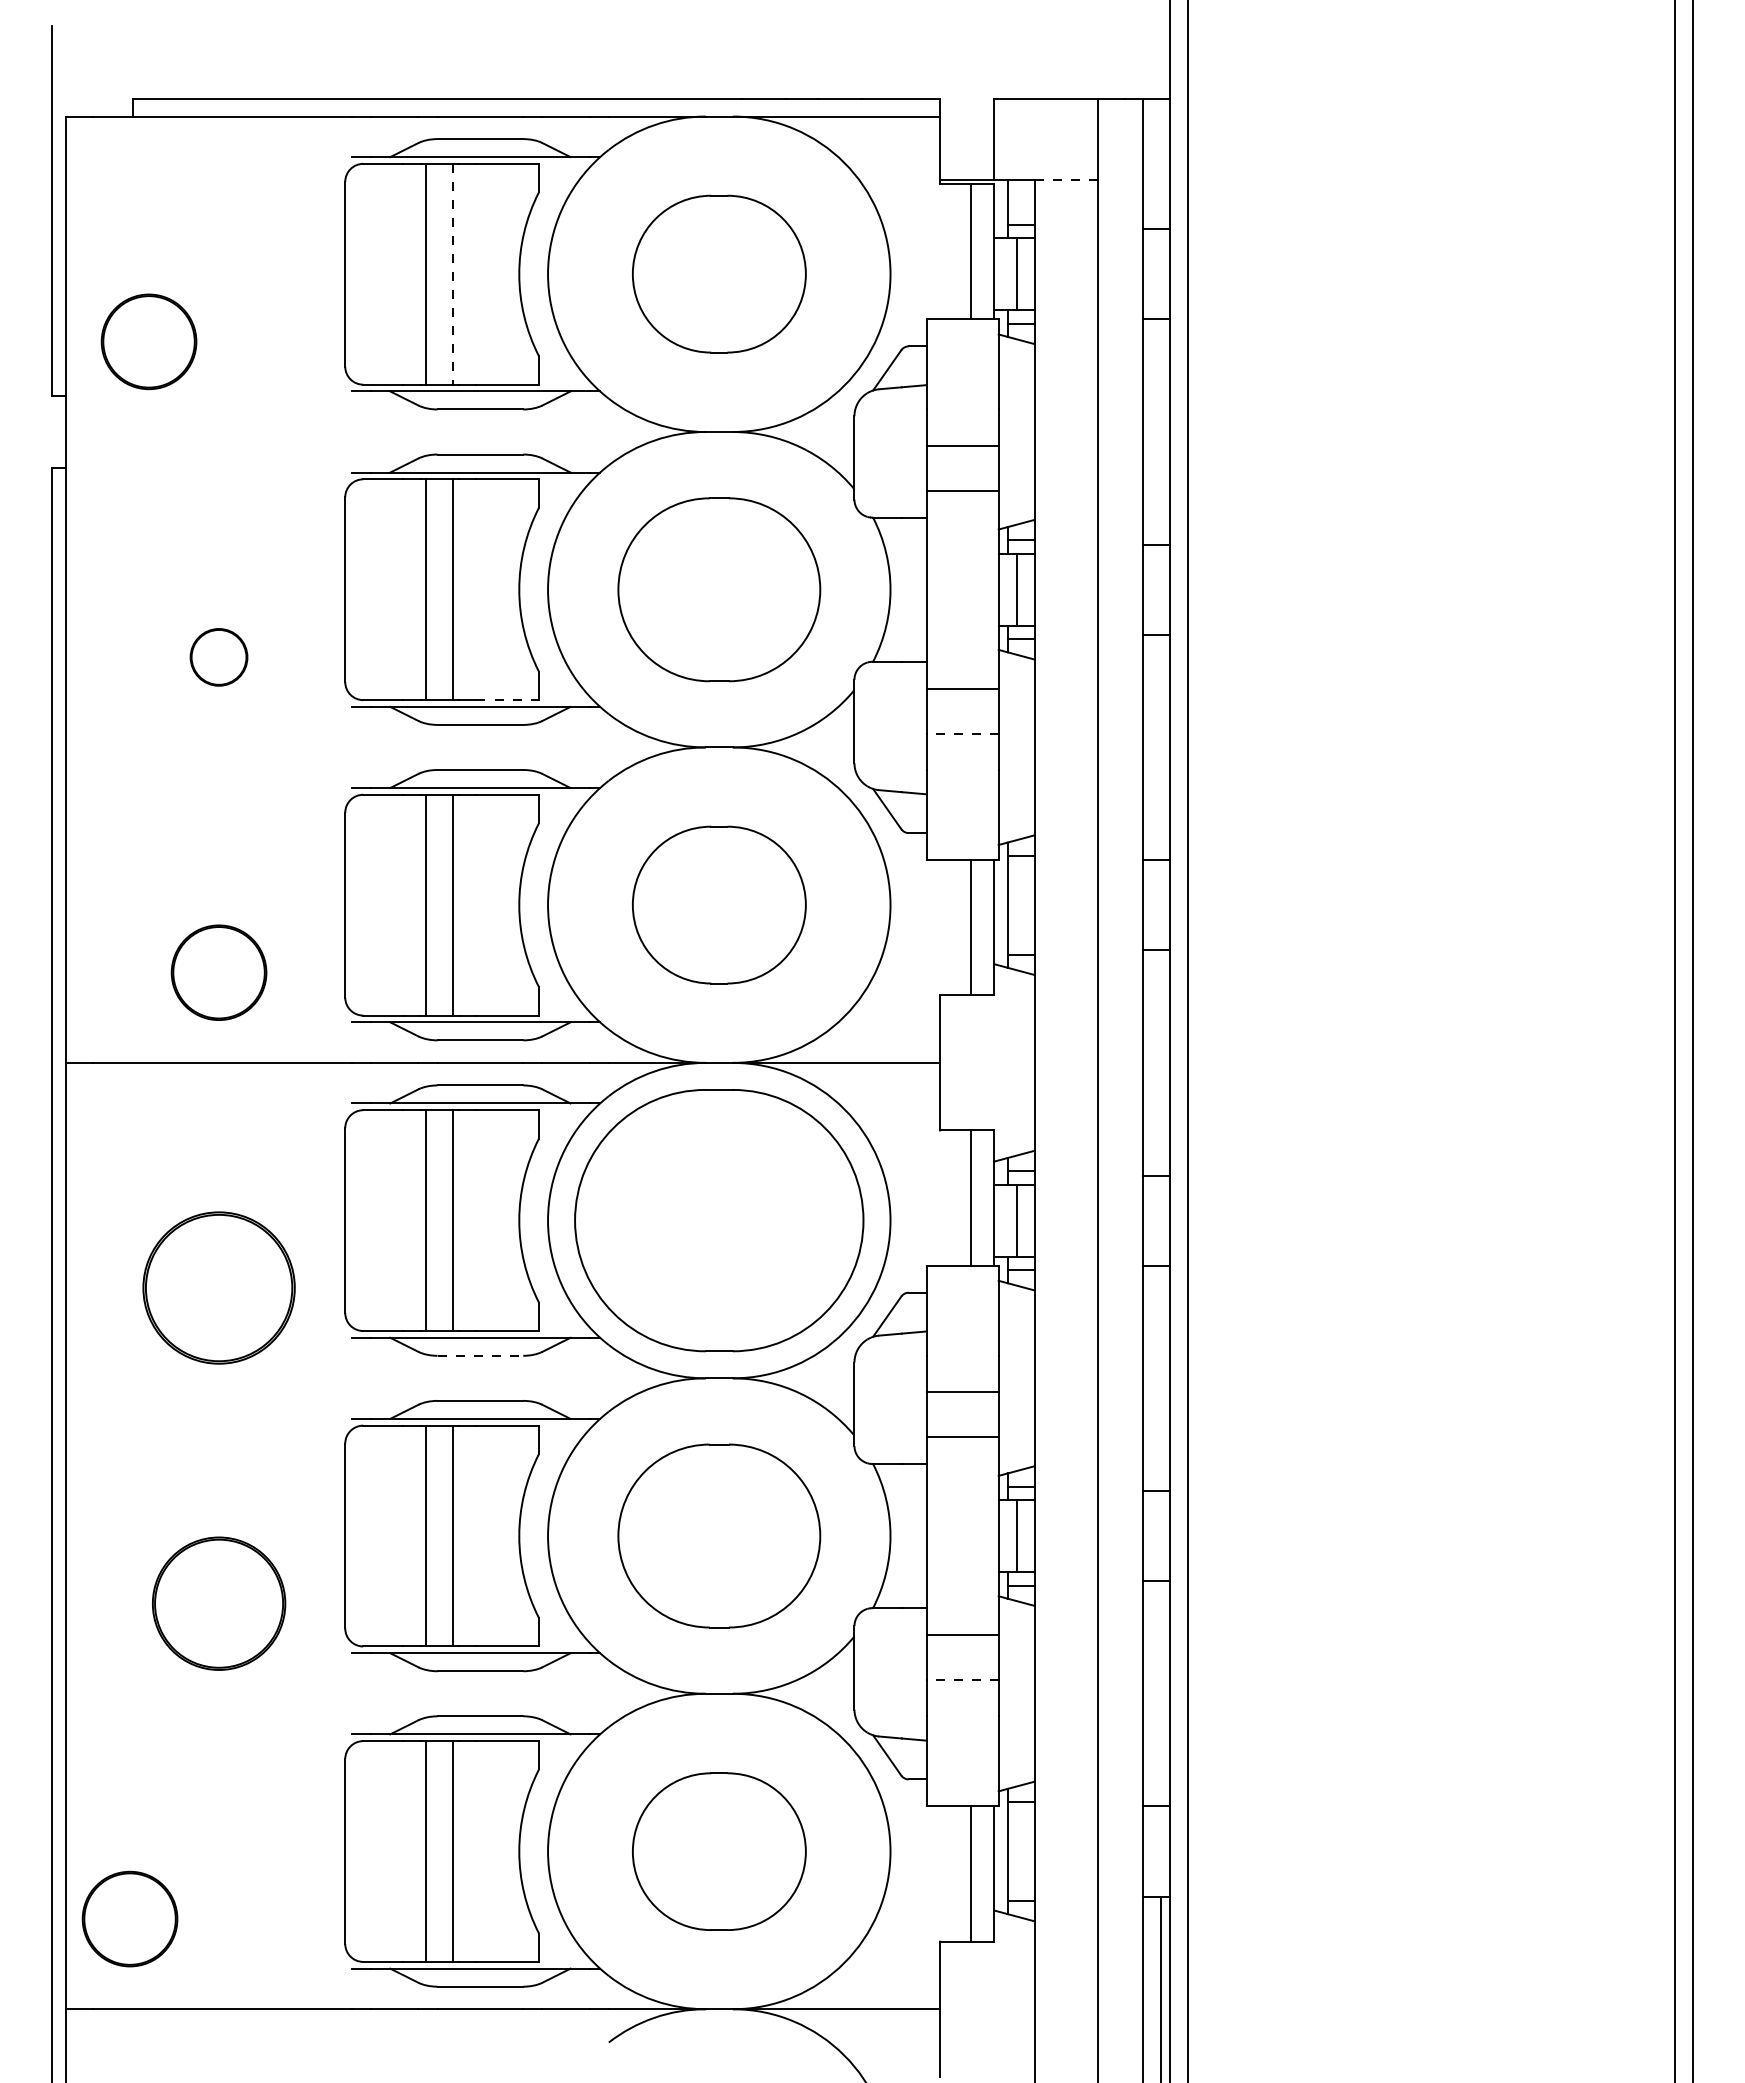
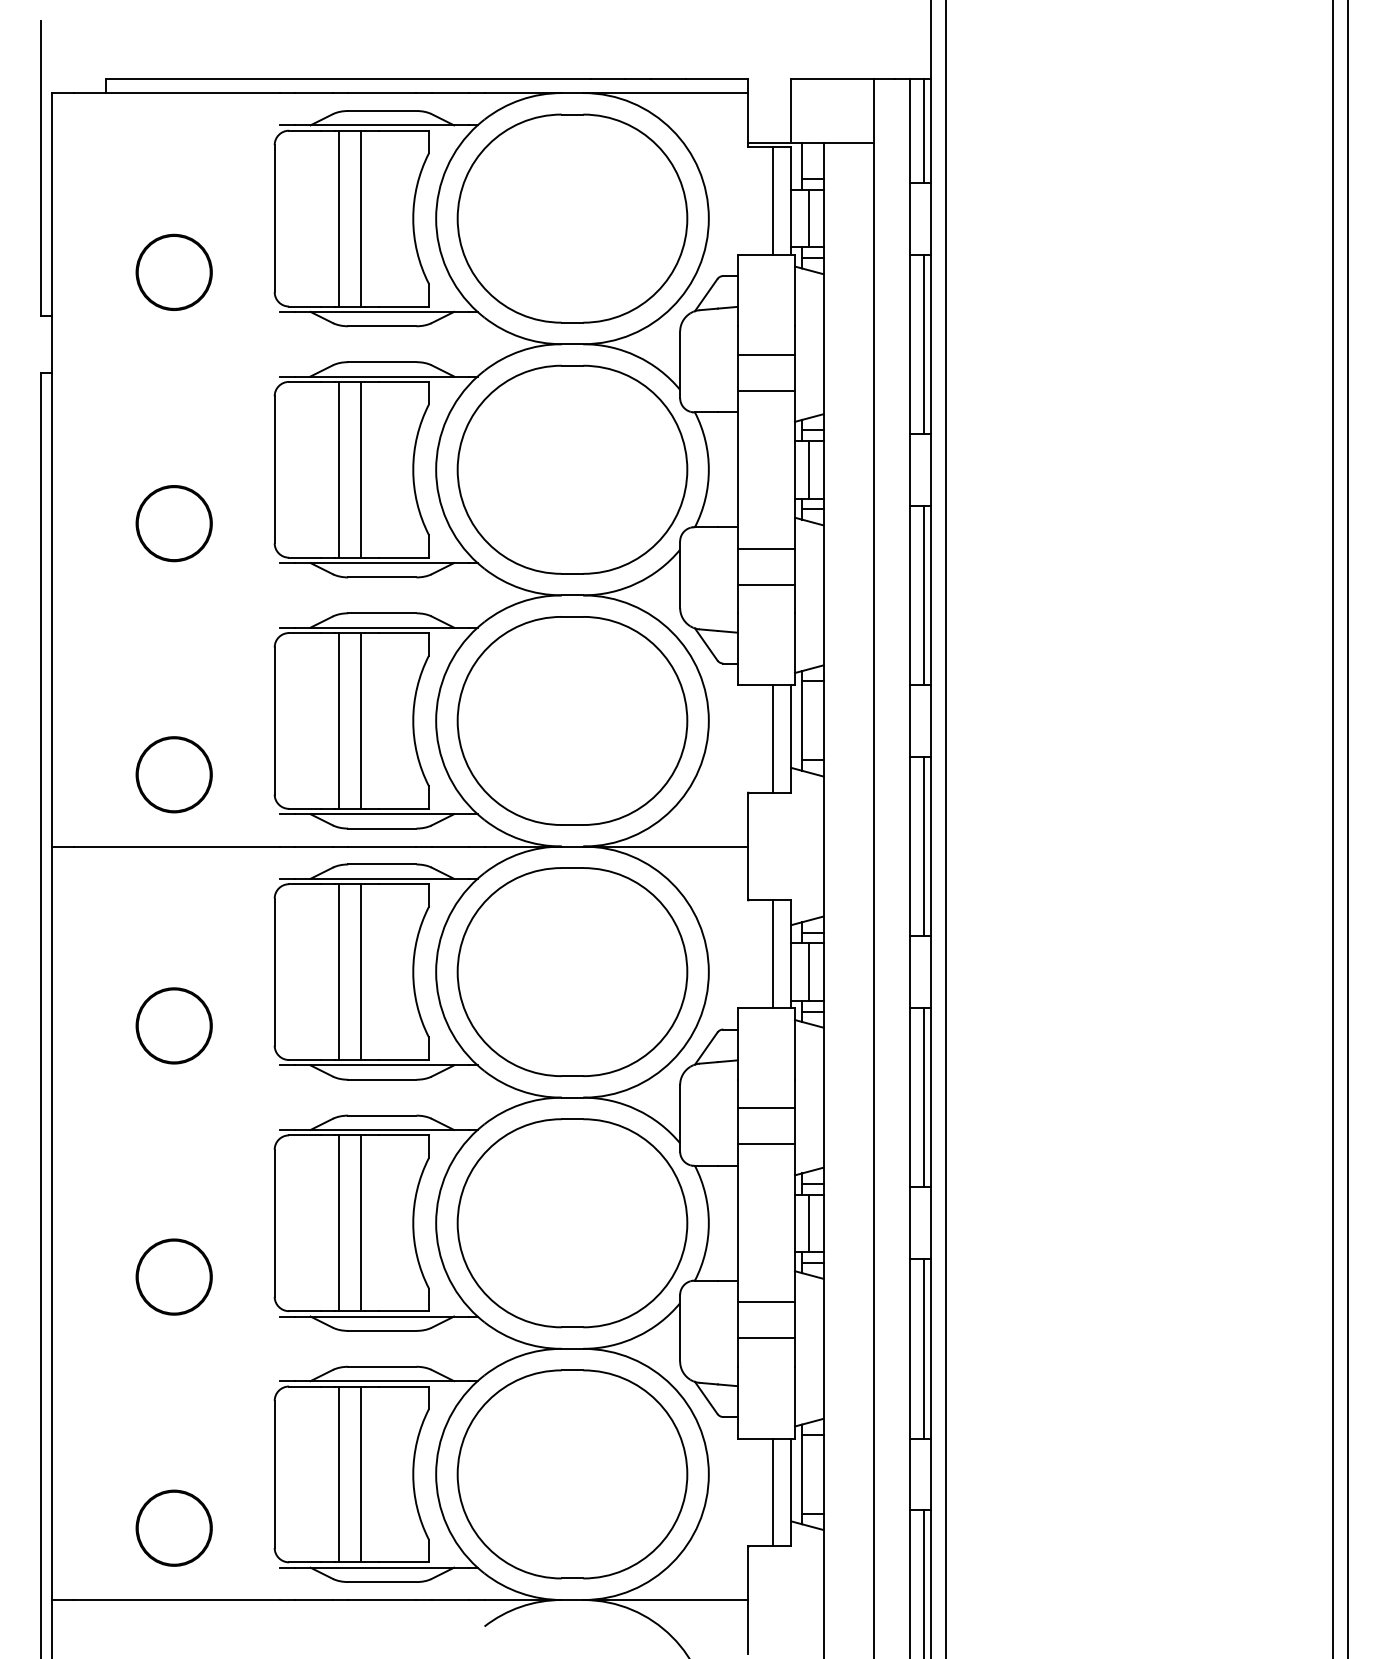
line: (1160, 163) -> (923, 130), added
line: (1066, 179) -> (848, 143), dashed -> solid
part: (719, 273) -> (572, 218), size x1.67
line: (453, 274) -> (360, 218), dashed -> solid
part: (148, 341) -> (173, 272), moved
line: (1160, 431) -> (923, 343), added
part: (719, 589) -> (572, 469), size x1.43
part: (218, 657) -> (173, 523), size x1.67
line: (508, 700) -> (404, 557), dashed -> solid
line: (962, 733) -> (766, 584), dashed -> solid
line: (1160, 747) -> (923, 595), added
part: (719, 904) -> (572, 720), size x1.67
line: (1160, 1062) -> (923, 846), added
part: (218, 1288) -> (173, 1026), size x0.62
line: (480, 1355) -> (382, 1079), dashed -> solid
line: (1160, 1378) -> (923, 1097), added
part: (719, 1535) -> (572, 1222), size x1.43
part: (218, 1603) -> (173, 1276), size x0.71
line: (962, 1680) -> (766, 1338), dashed -> solid
line: (1160, 1693) -> (923, 1348), added
part: (719, 1851) -> (572, 1474), size x1.67
part: (129, 1918) -> (173, 1527), moved

